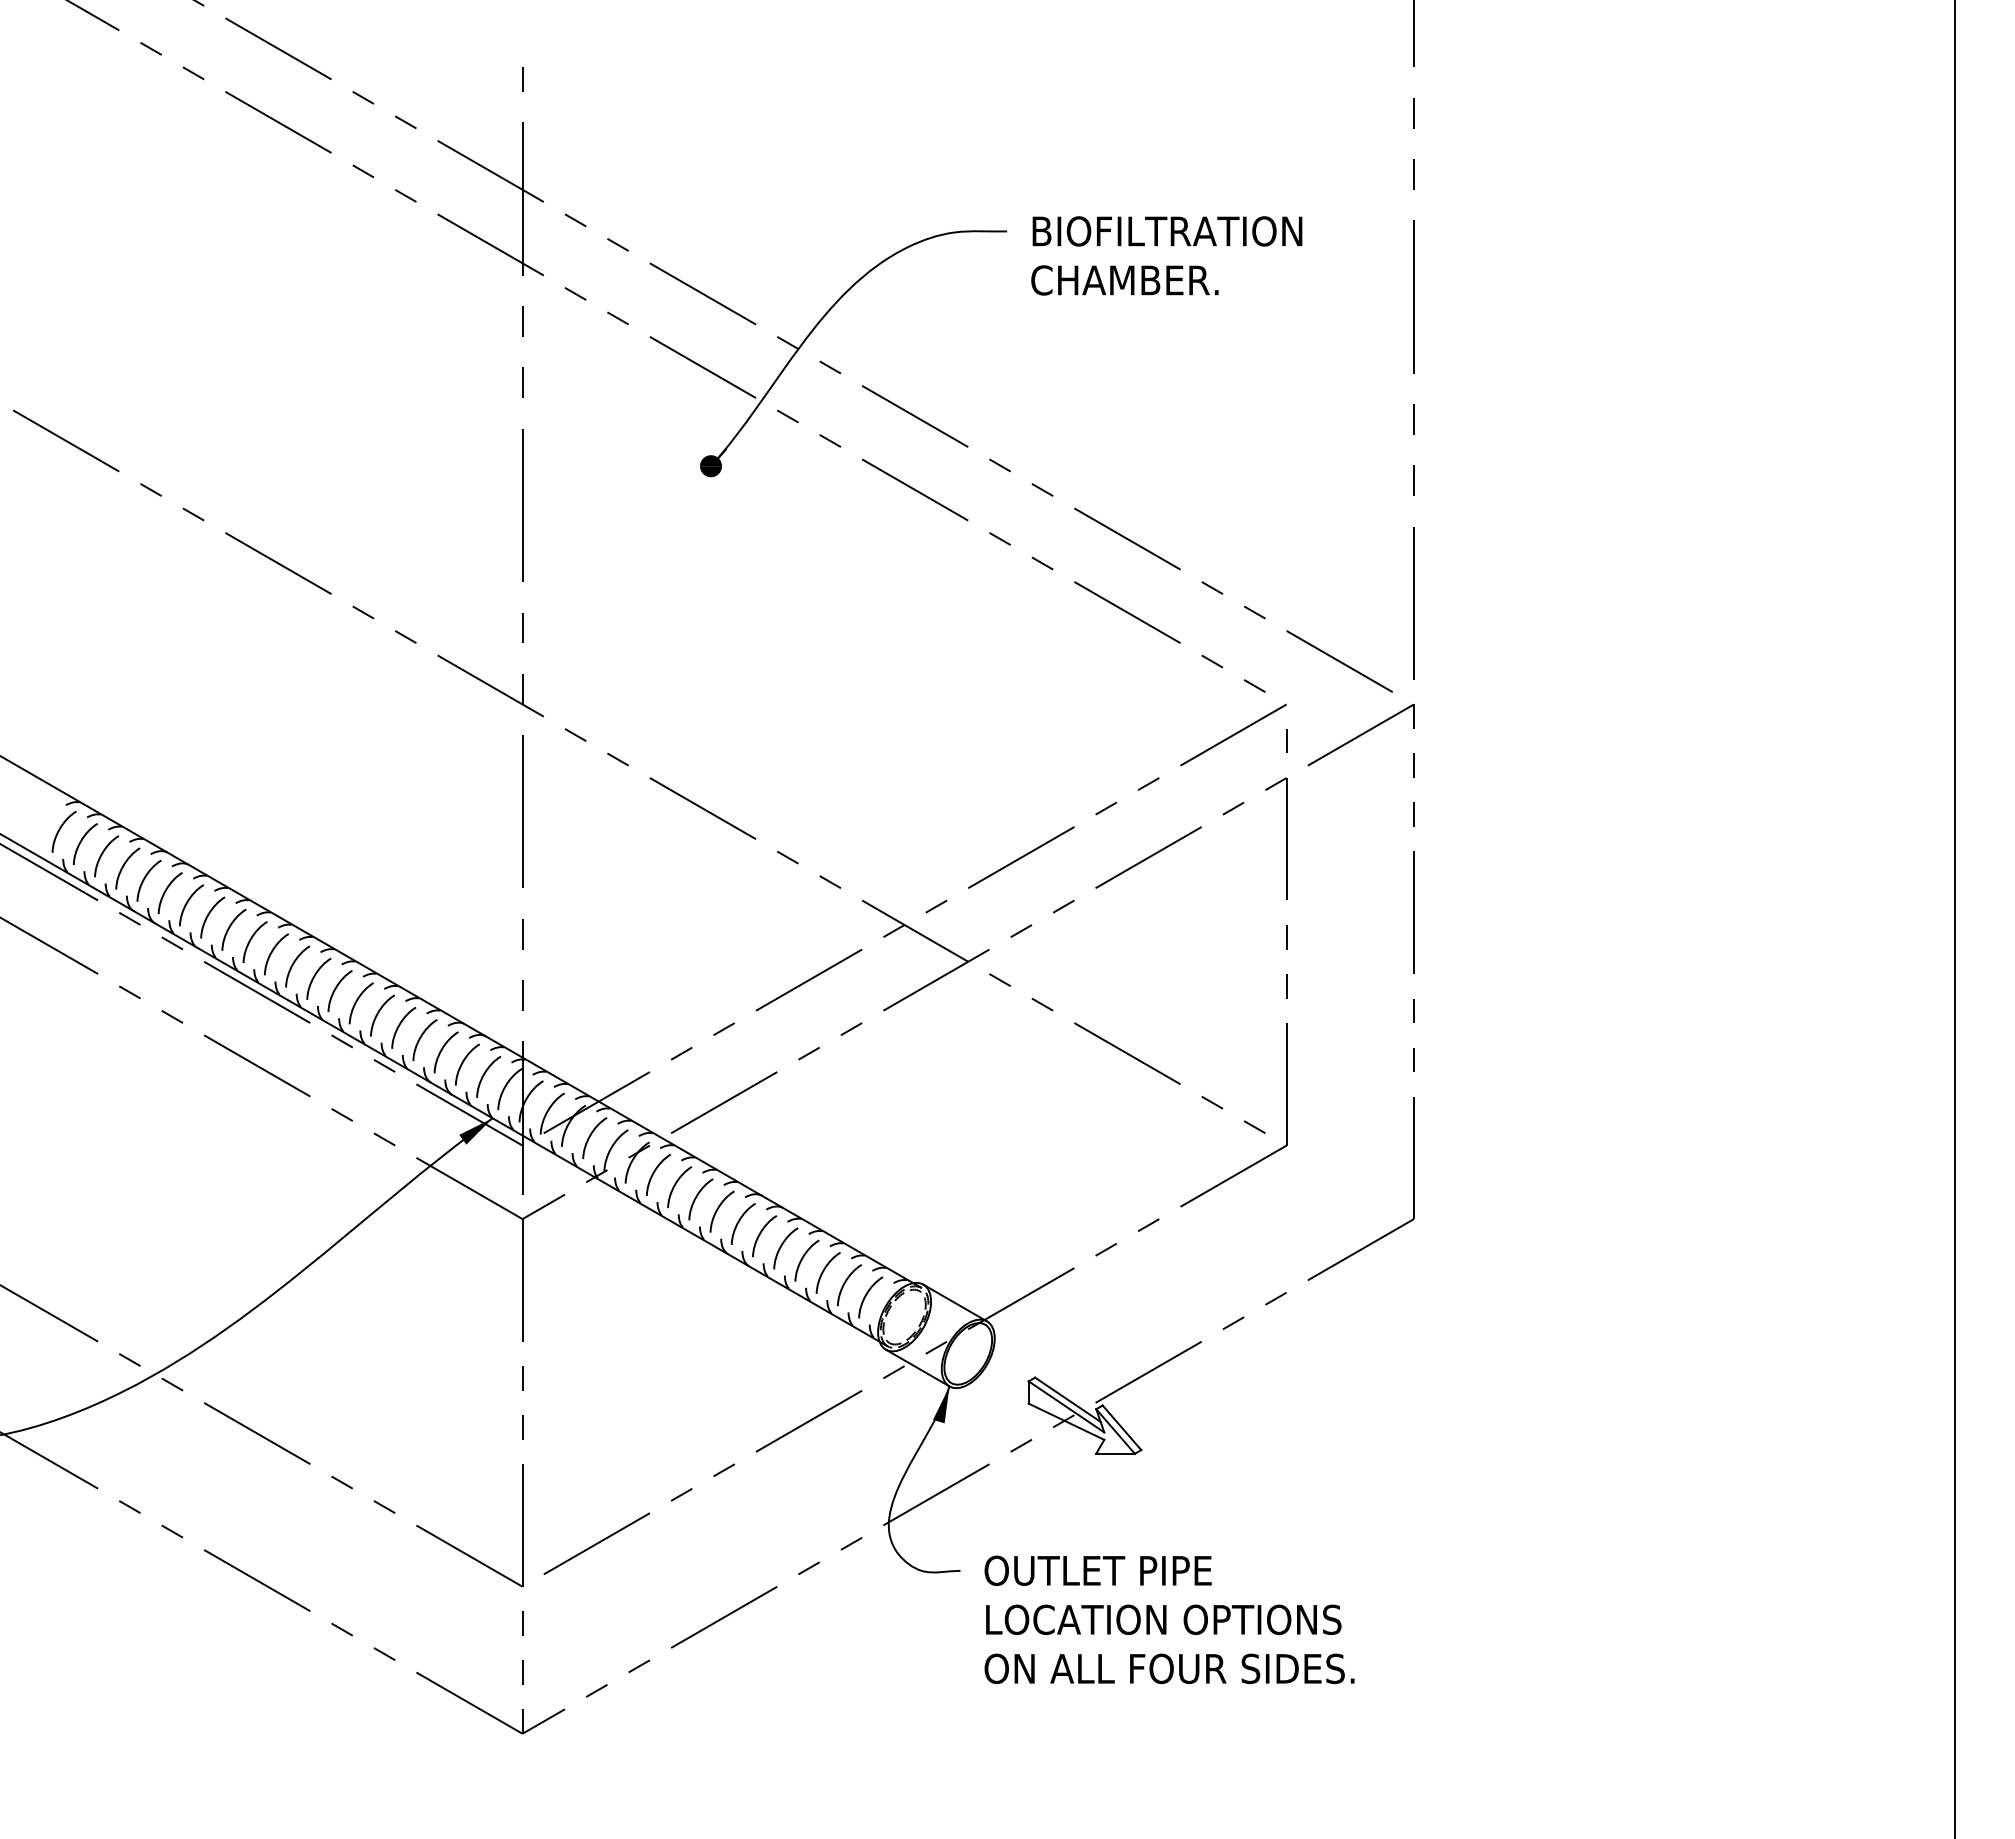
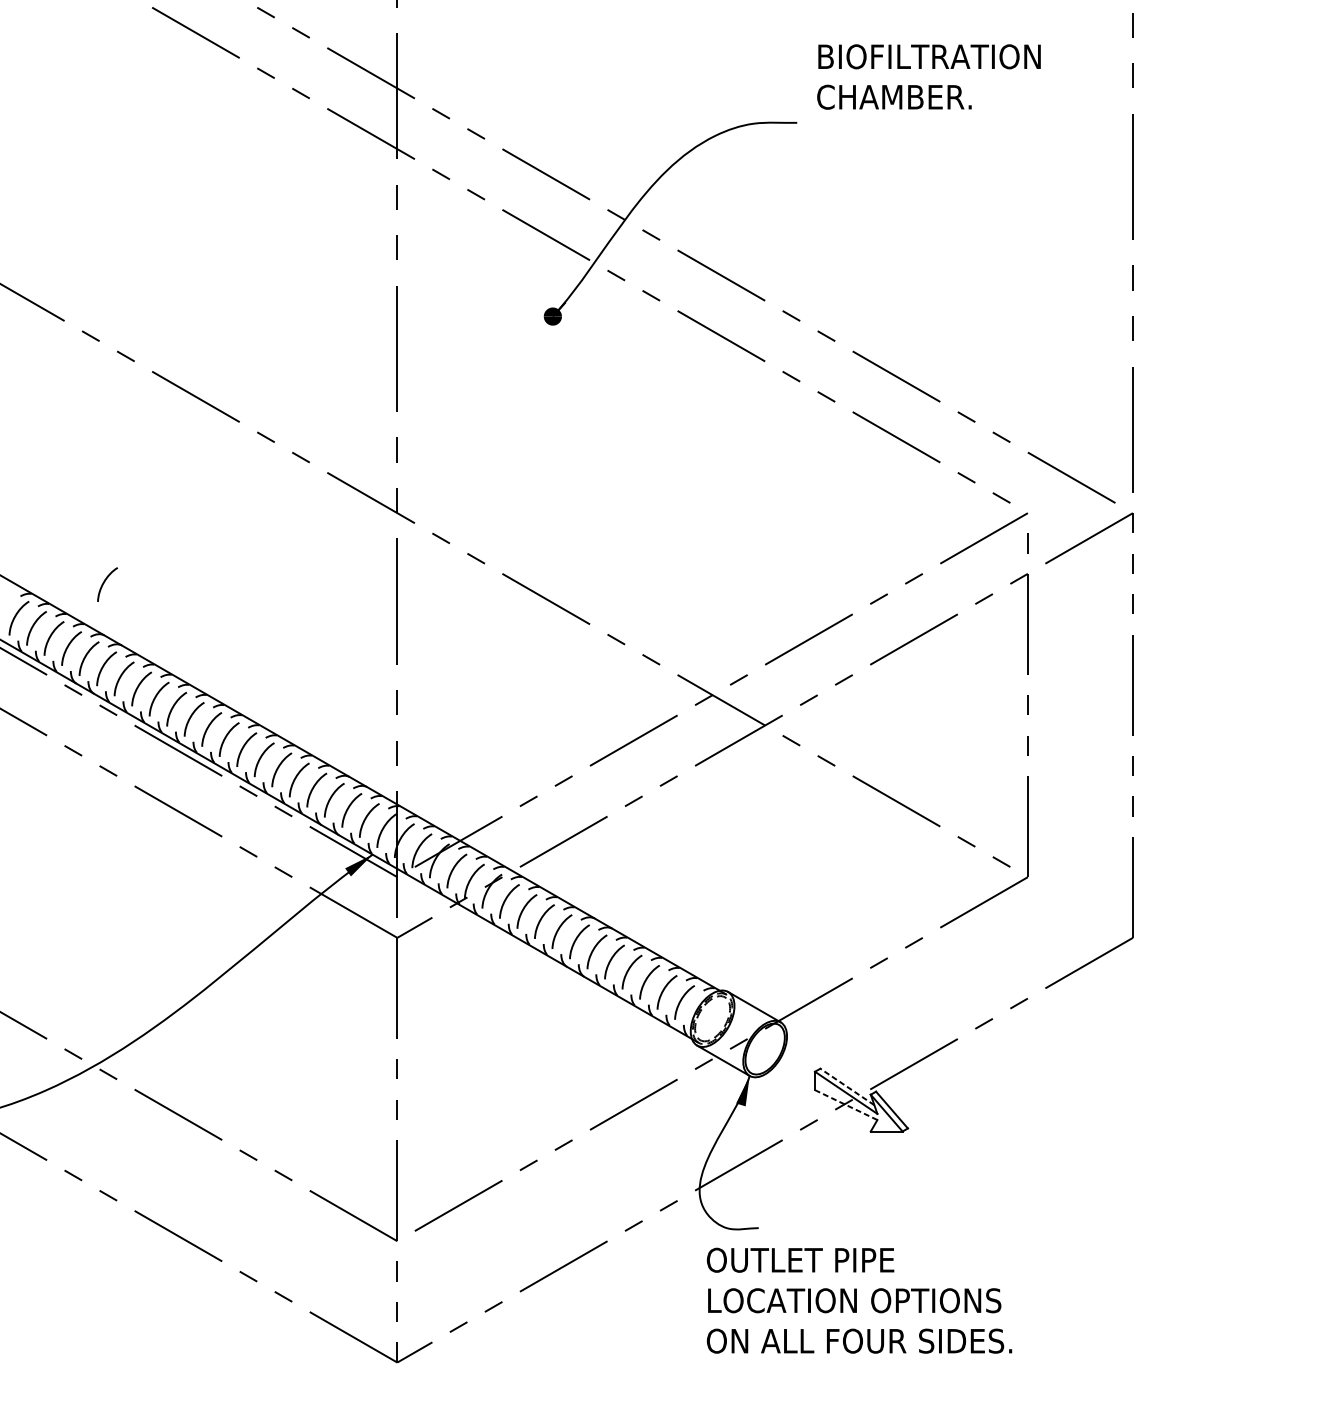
text: (1166, 255) -> (928, 76), moved
curve: (167, 789) -> (104, 583), added
line: (1067, 1399) -> (847, 1086), solid -> dashed
line: (1066, 1421) -> (846, 1104), solid -> dashed
text: (1169, 1619) -> (859, 1300), moved

